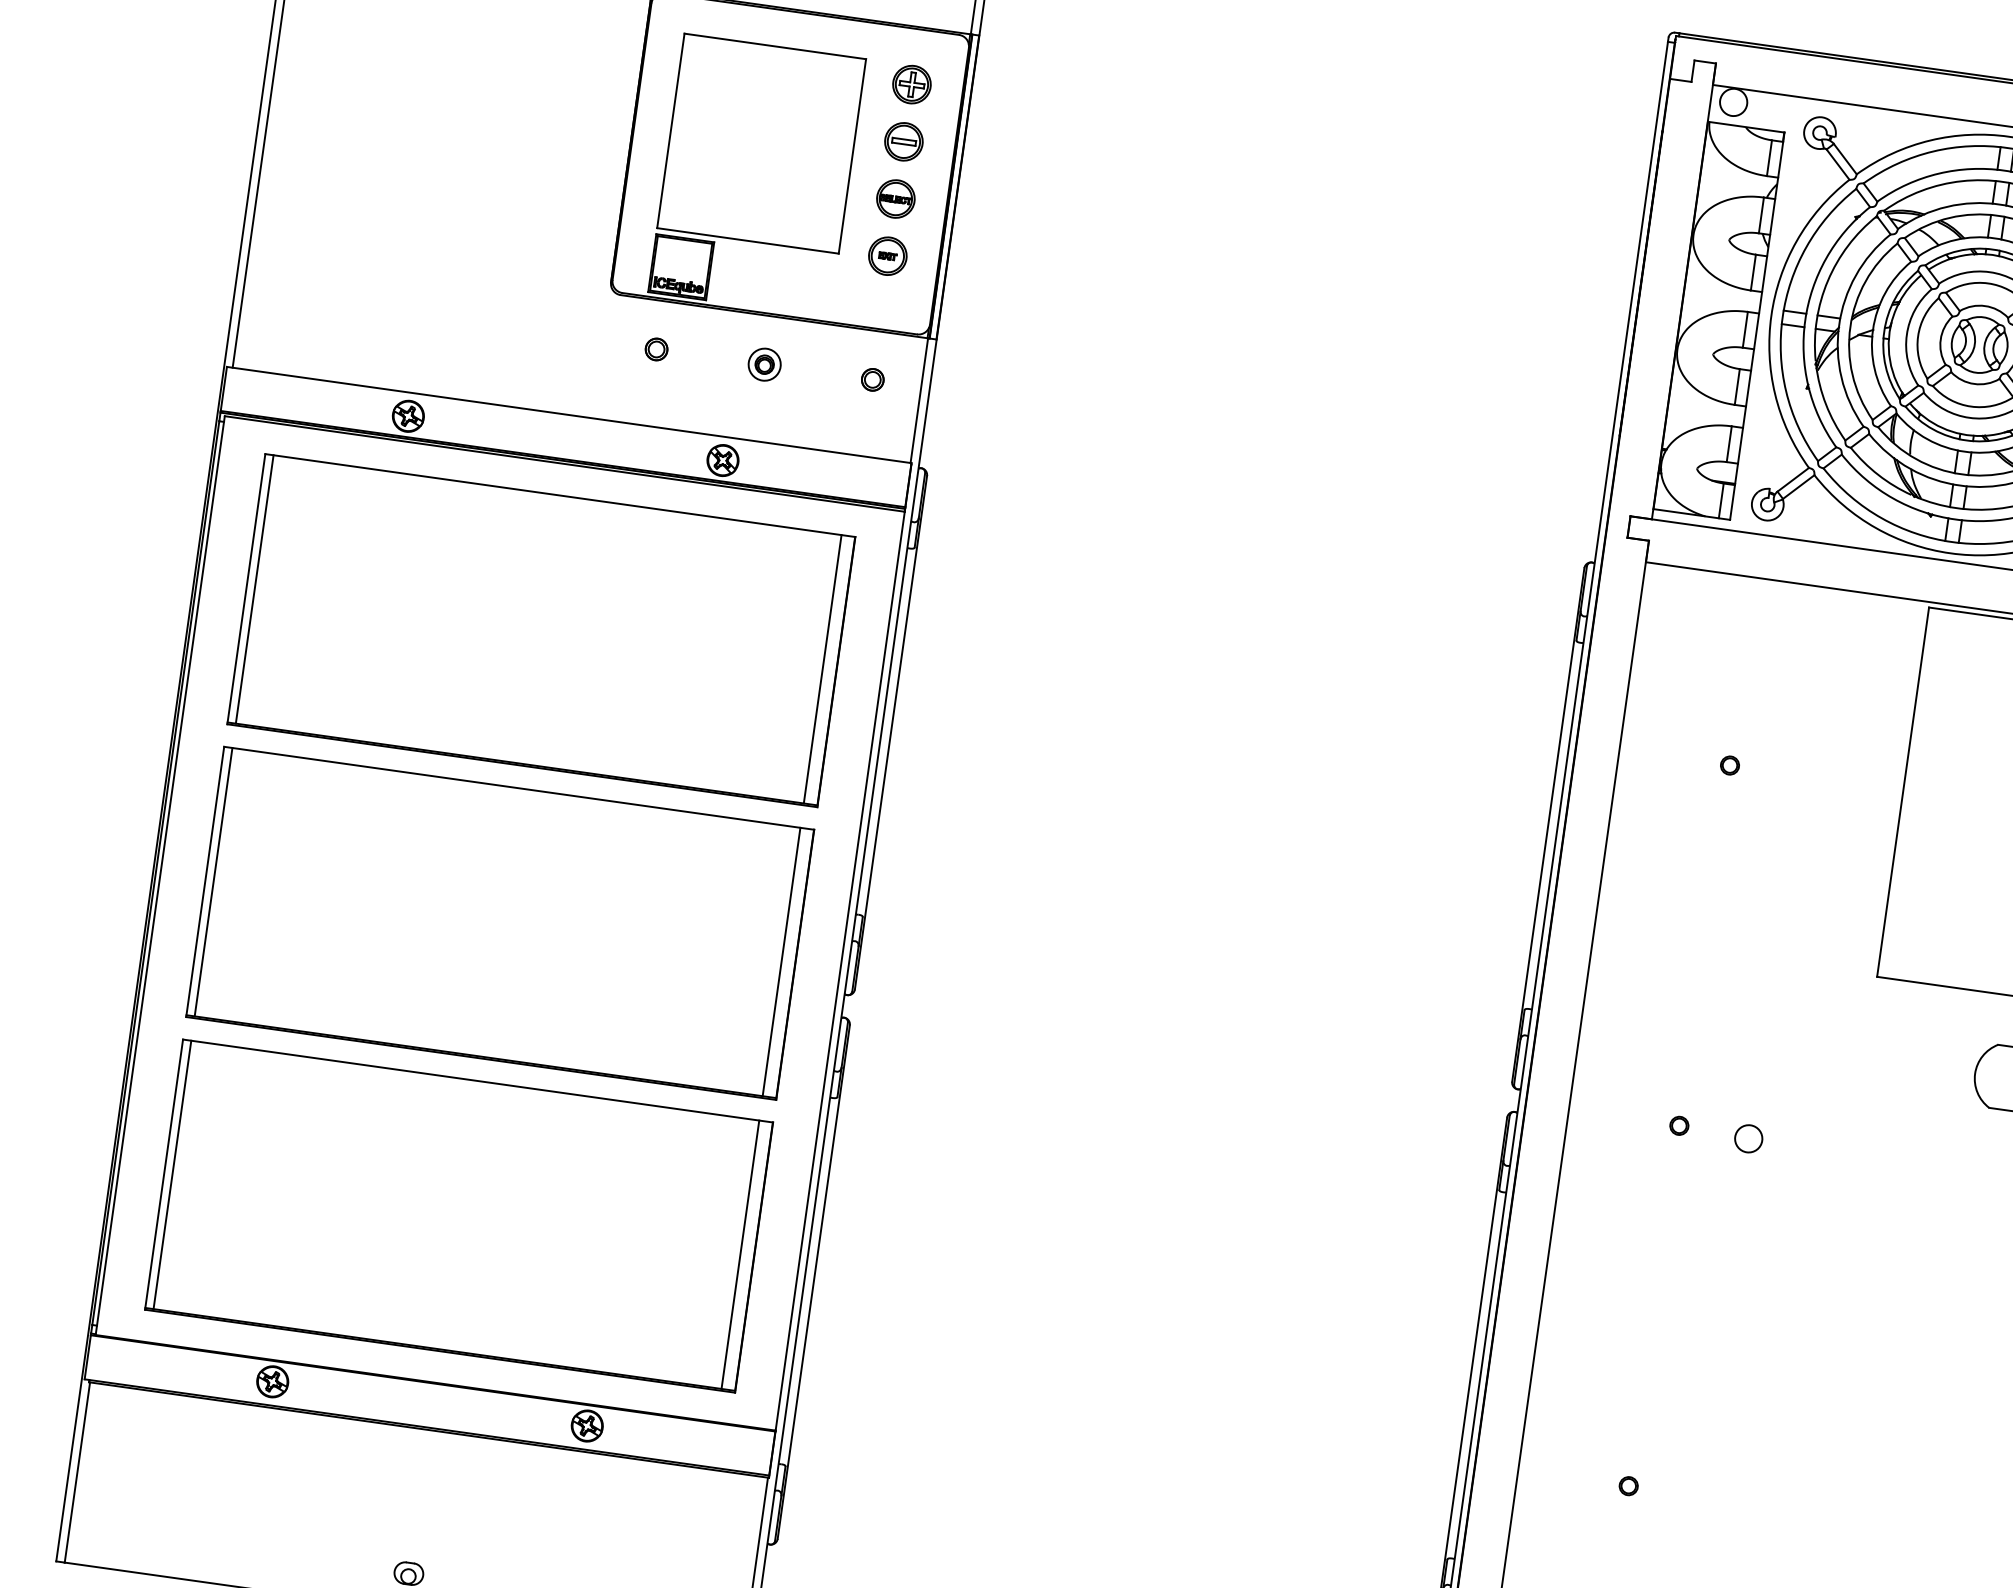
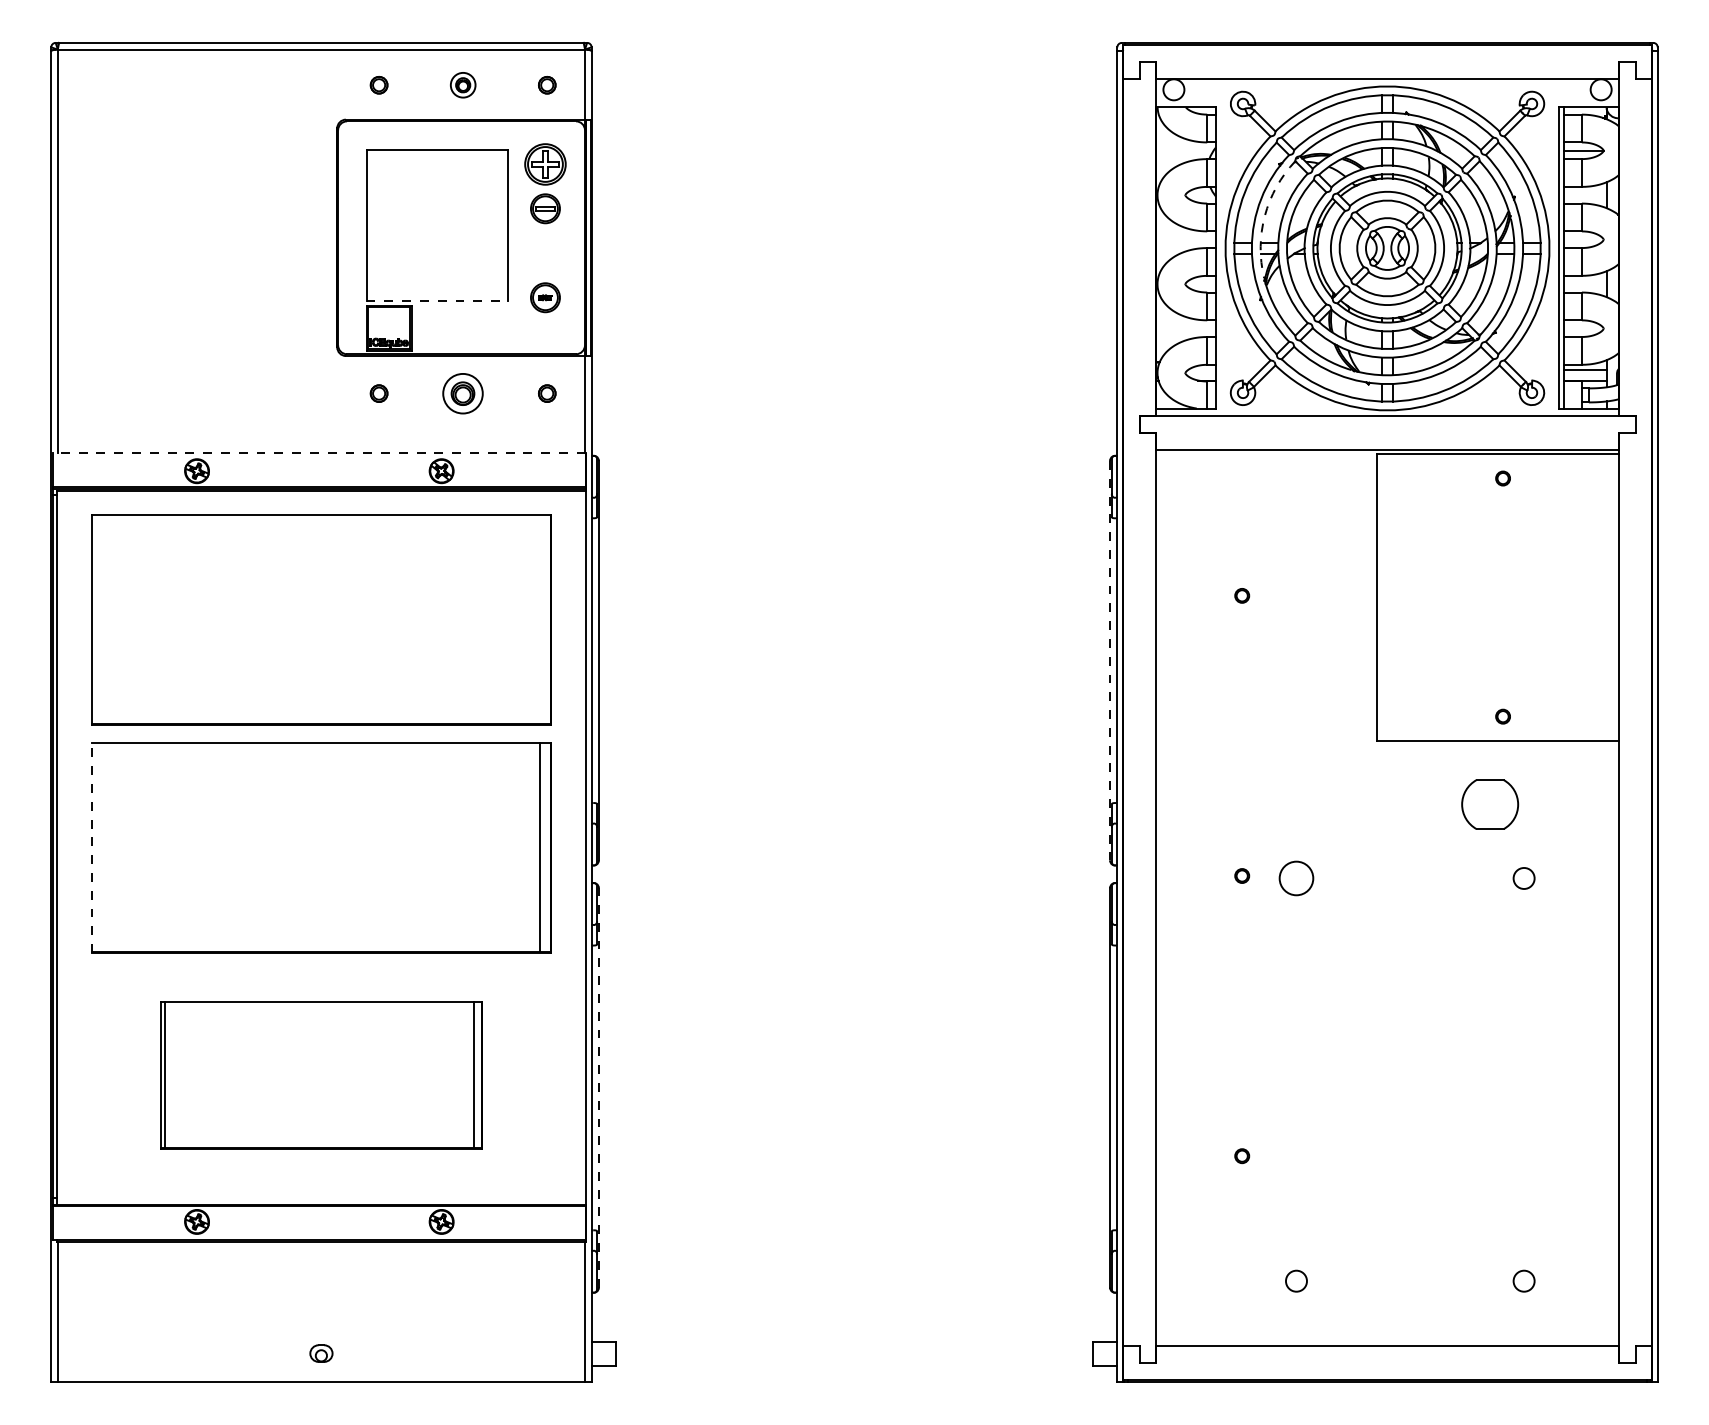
part: (912, 83) -> (545, 163), size x1.4
part: (896, 198) -> (545, 252), removed
line: (748, 241) -> (437, 301), solid -> dashed
arc: (1827, 280) -> (1264, 215), solid -> dashed
part: (765, 364) -> (463, 393), size x1.6
line: (569, 414) -> (319, 452), solid -> dashed
line: (254, 589) -> (98, 619), removed
line: (823, 669) -> (540, 619), removed
line: (1548, 824) -> (1110, 660), solid -> dashed
line: (205, 881) -> (92, 847), solid -> dashed
line: (213, 881) -> (98, 846), removed
circle: (1748, 1138) -> (1296, 878), size x1.6
part: (459, 1215) -> (321, 1075), size x0.7
line: (813, 1281) -> (598, 1087), solid -> dashed

